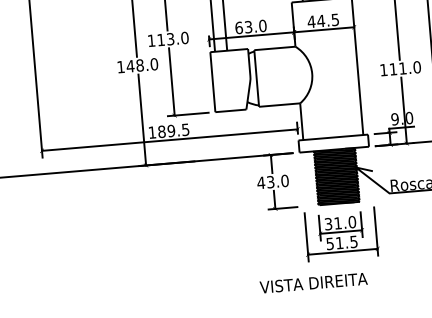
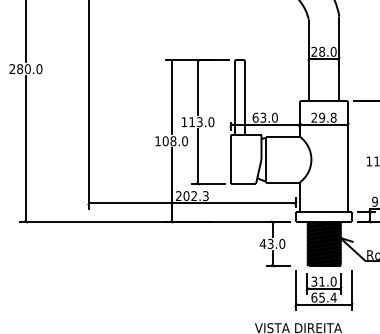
text: (322, 20) -> (323, 117), 44.5 -> 29.8
text: (130, 66) -> (165, 141), 148.0 -> 108.0
text: (168, 131) -> (191, 196), 189.5 -> 202.3
text: (341, 242) -> (323, 297), 51.5 -> 65.4

